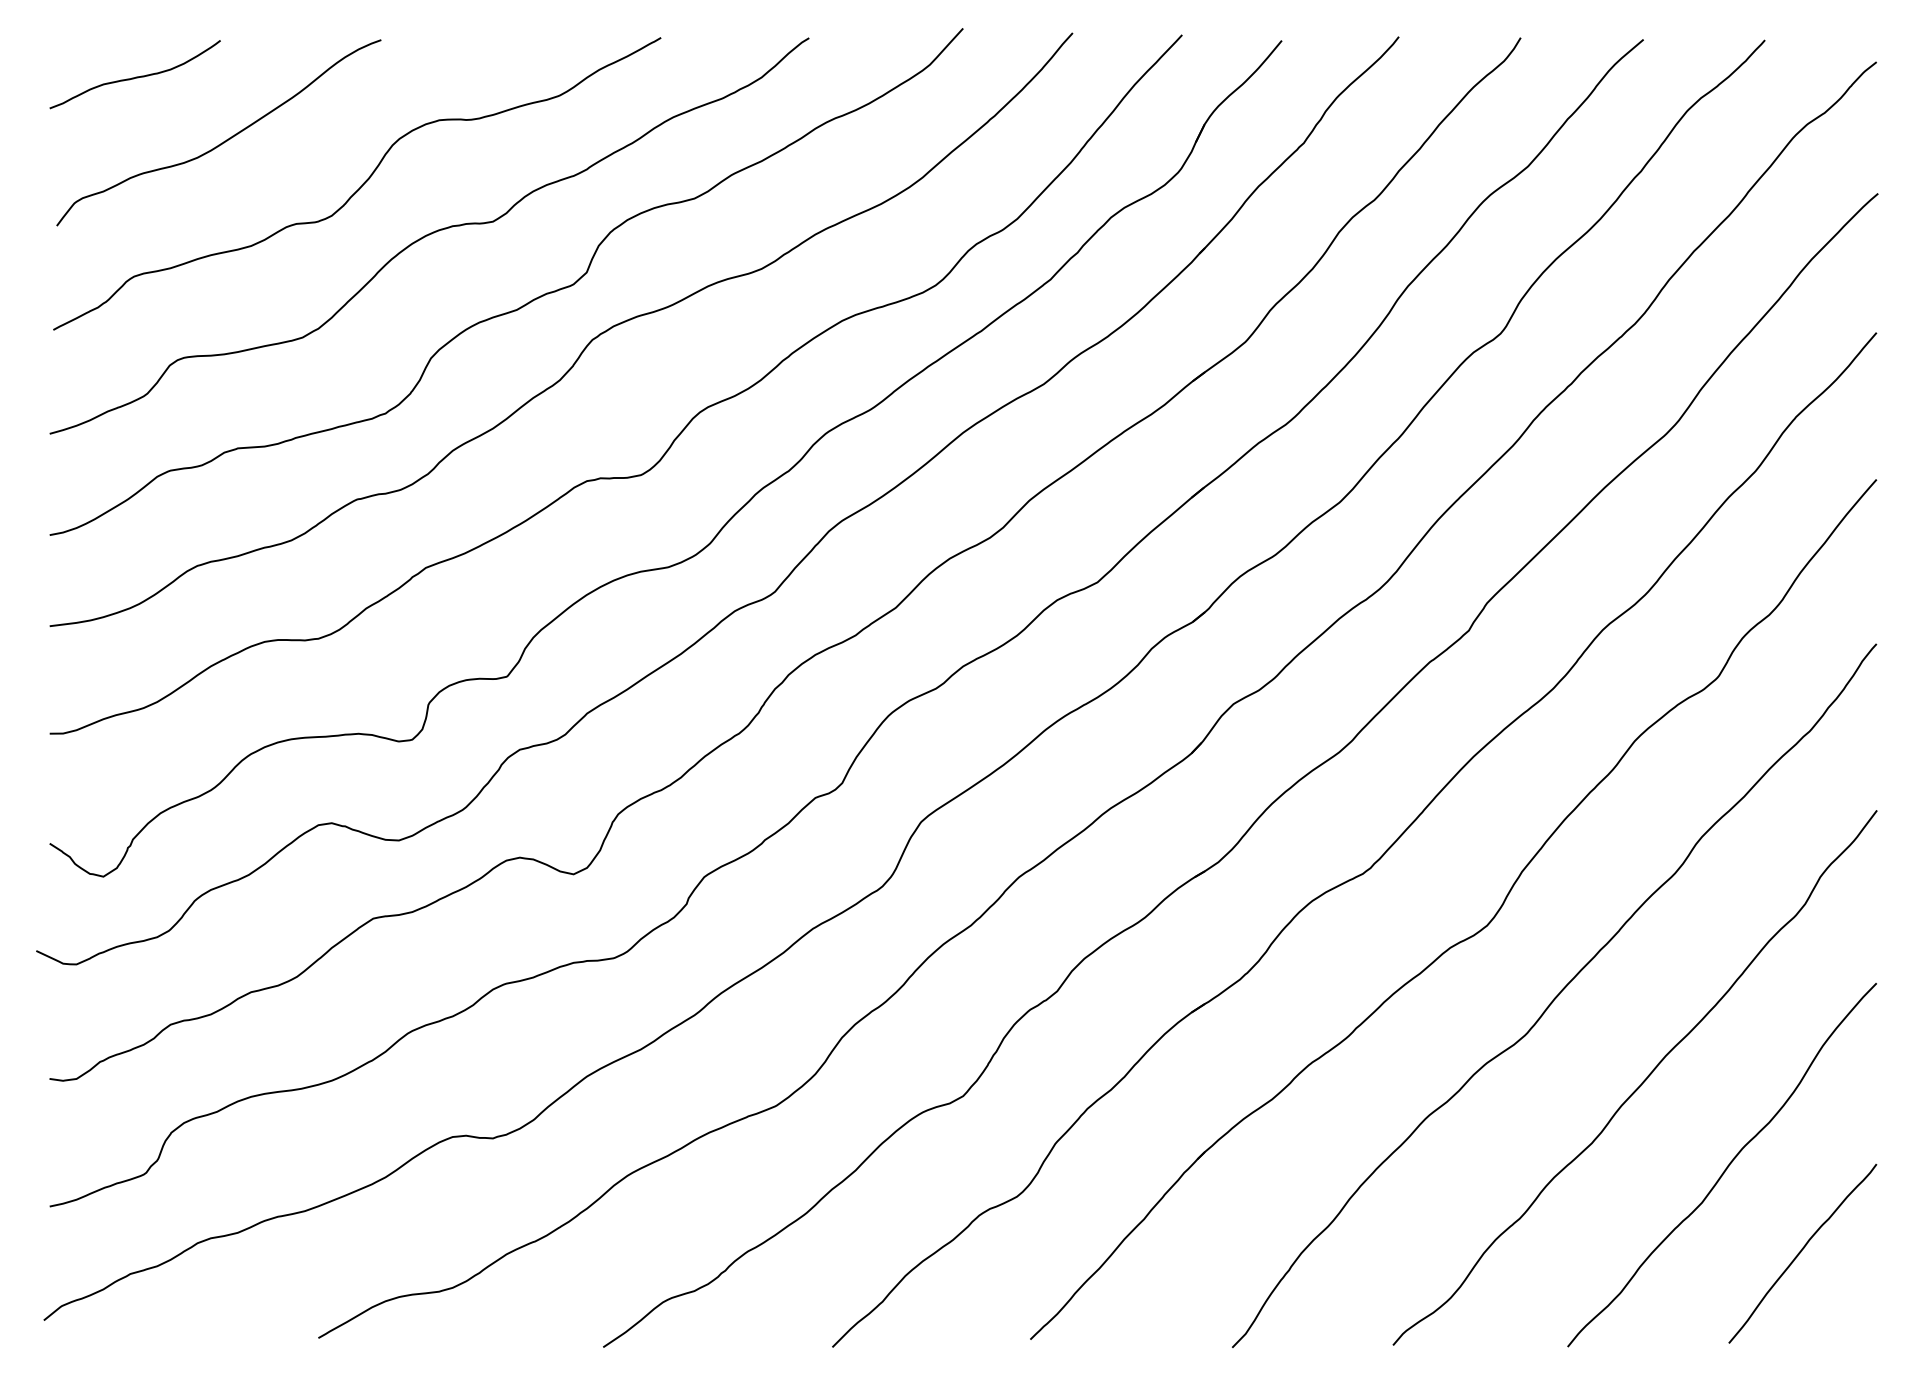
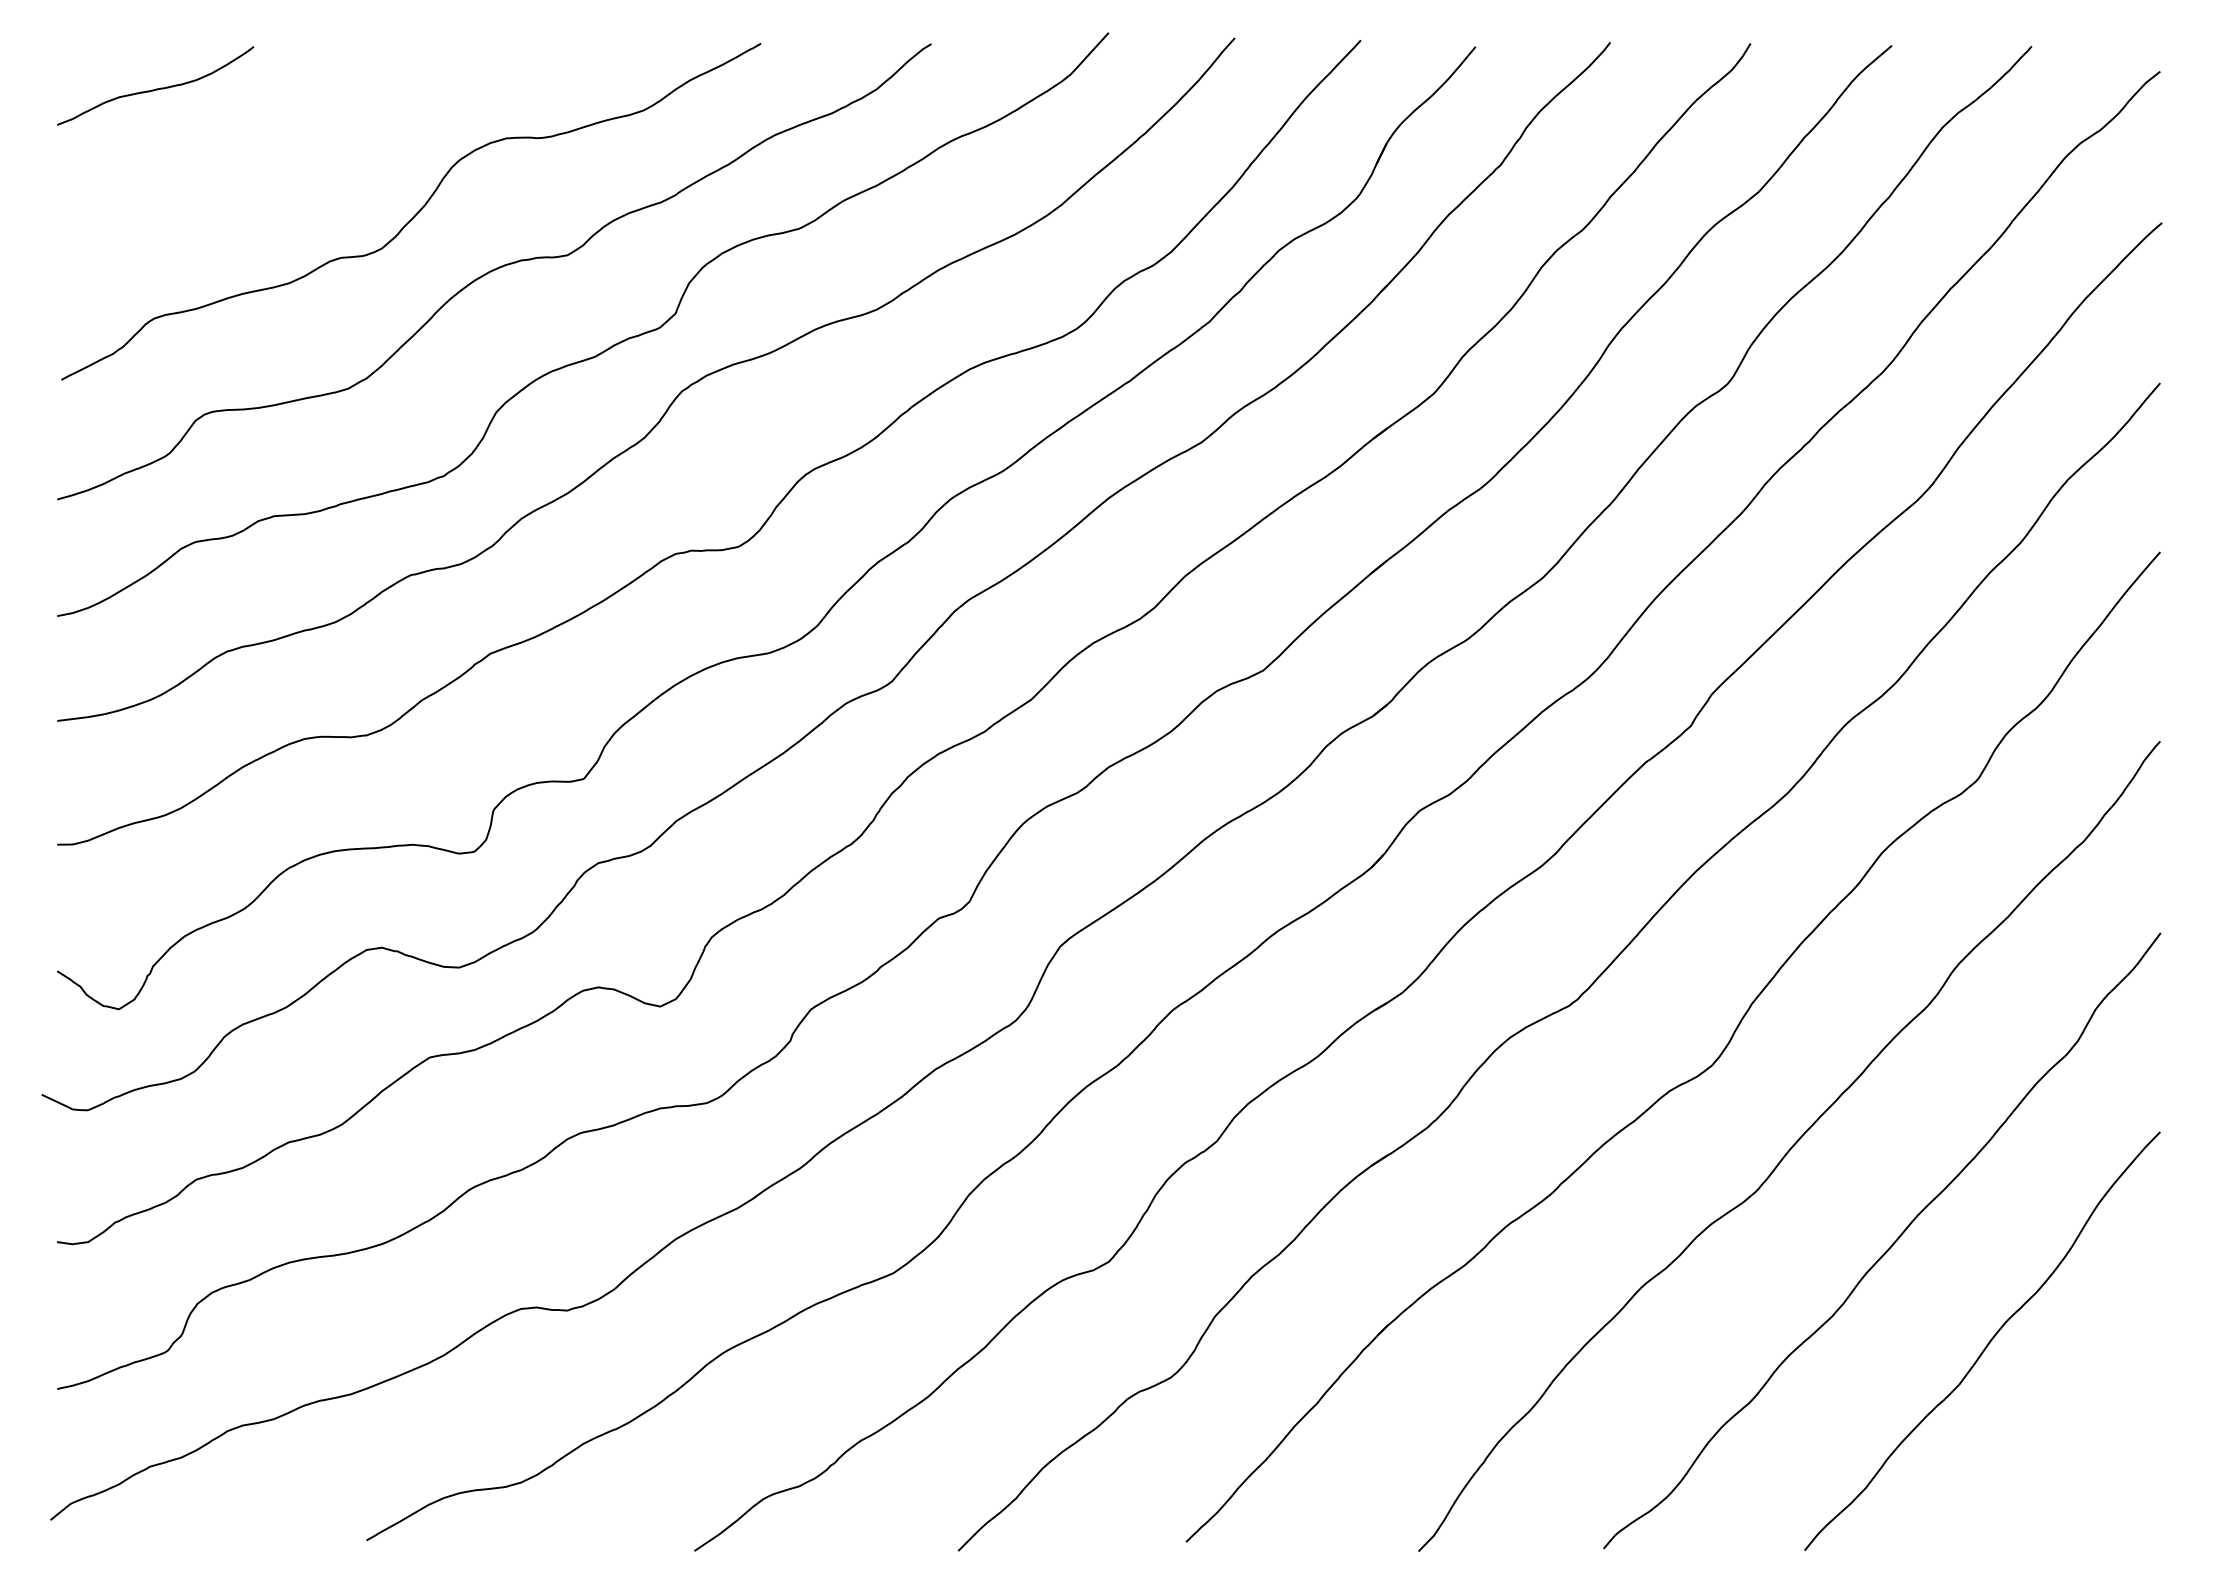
curve: (225, 140) -> (259, 161), removed
curve: (1801, 1252) -> (2073, 1441), removed

